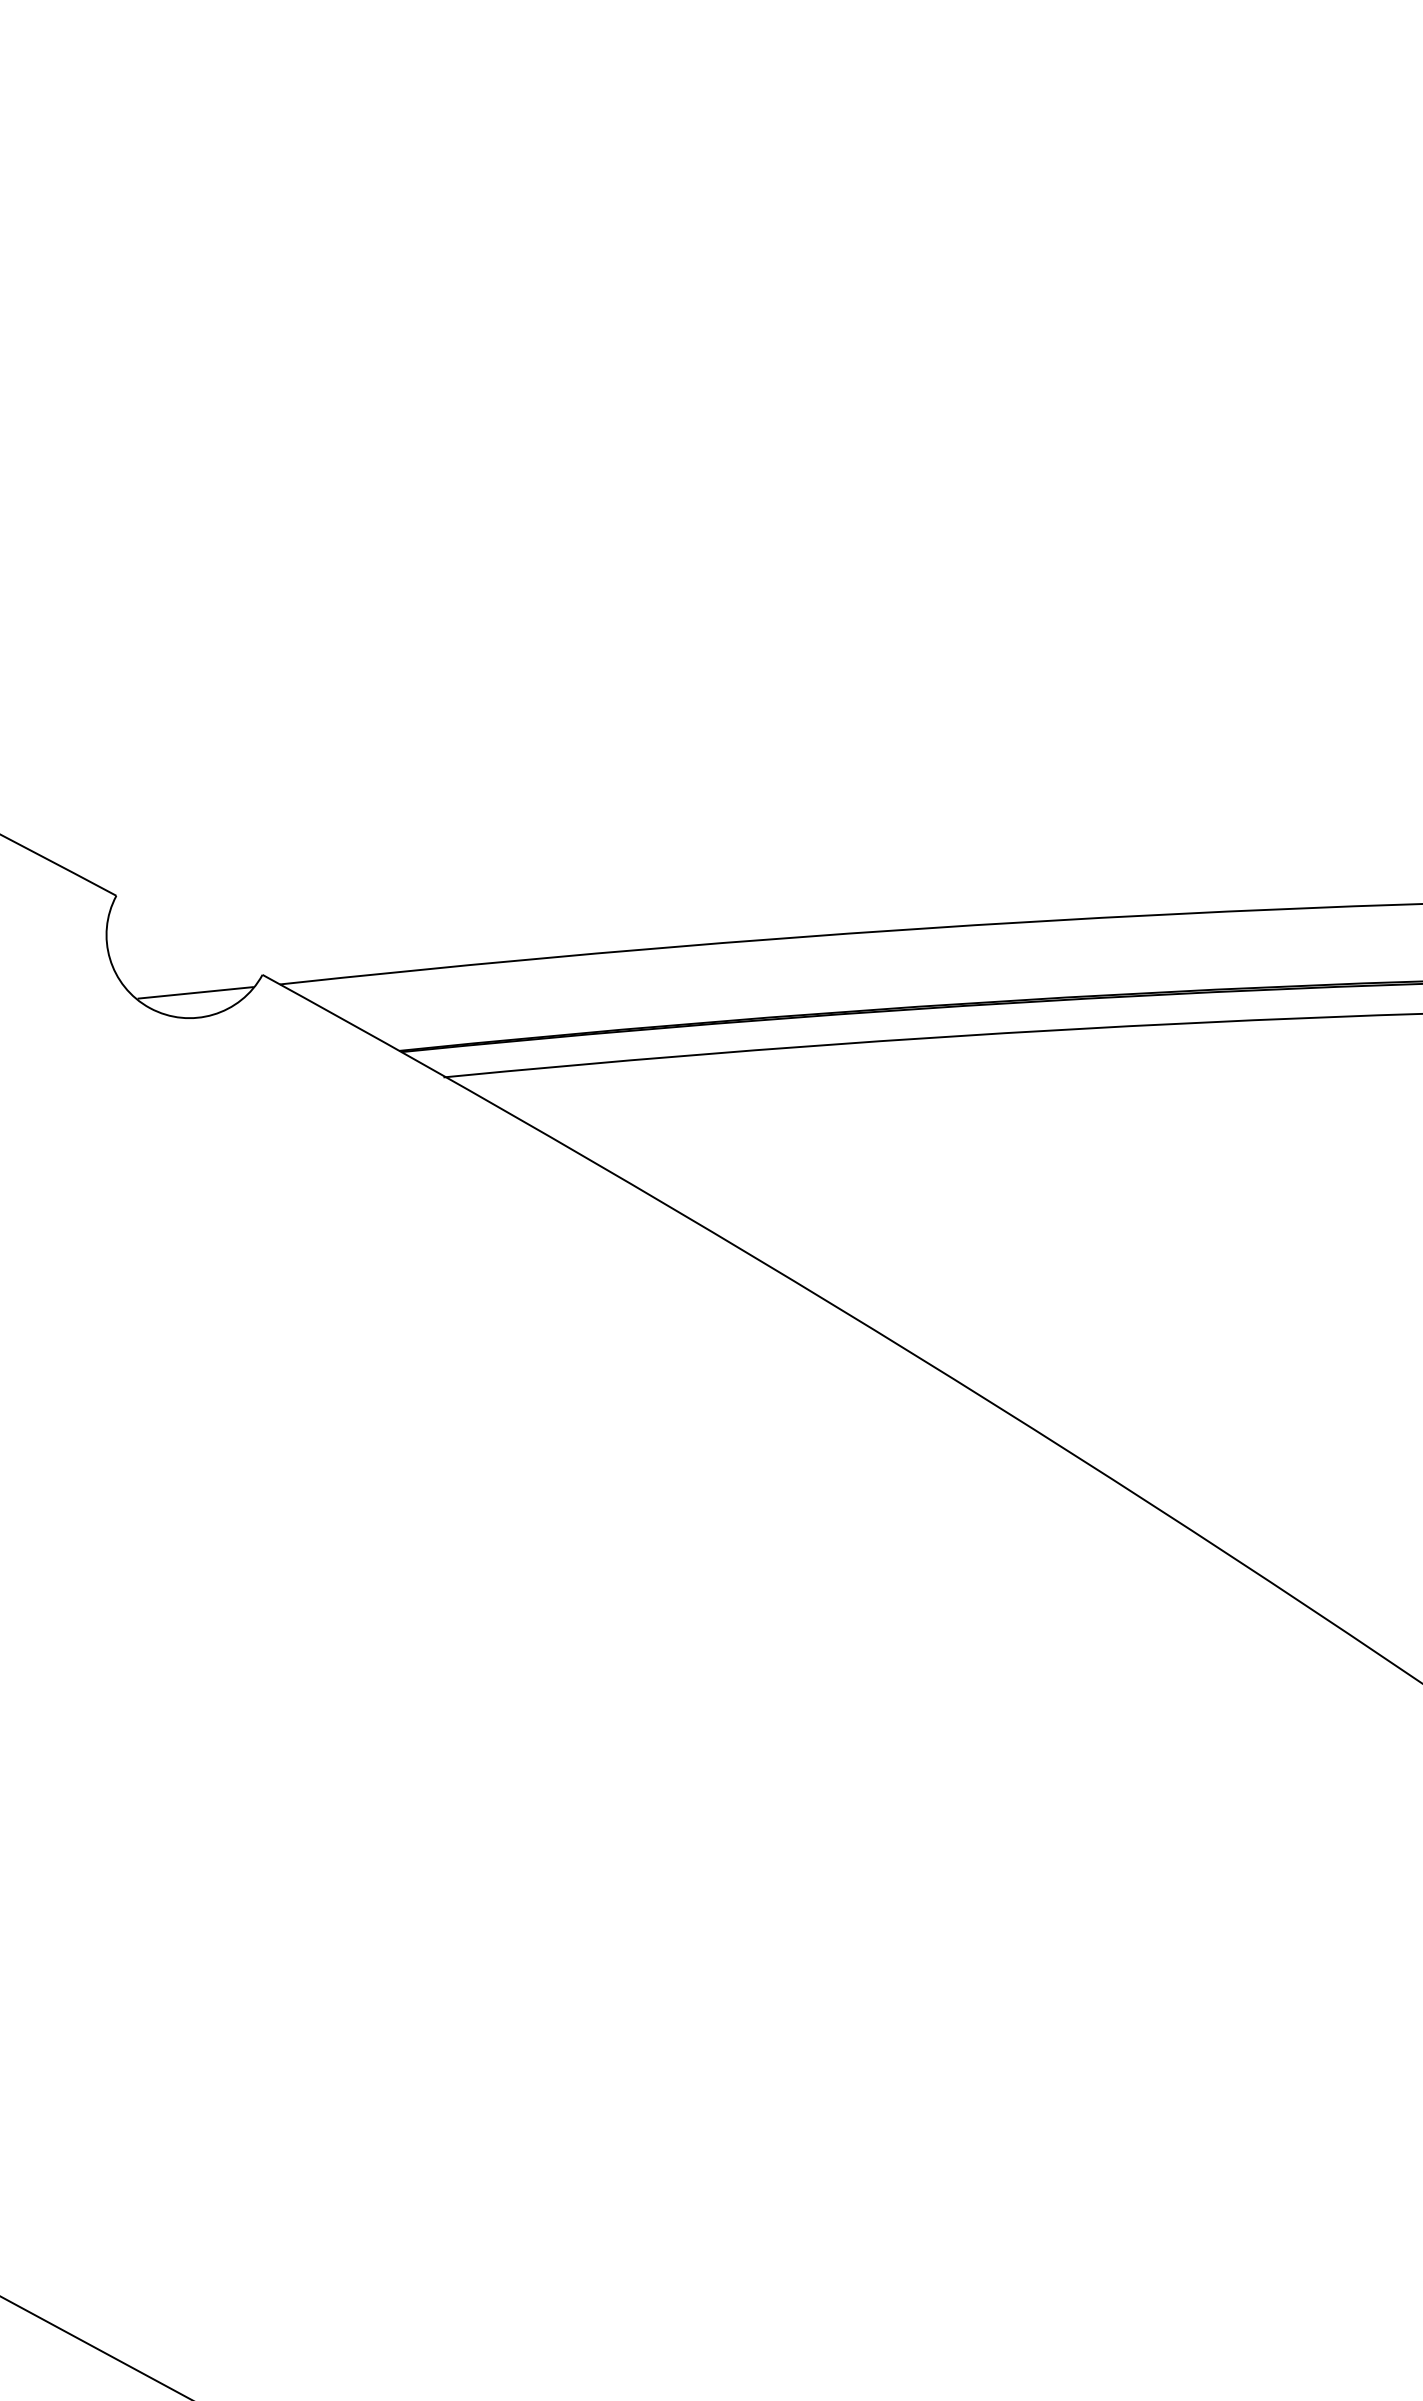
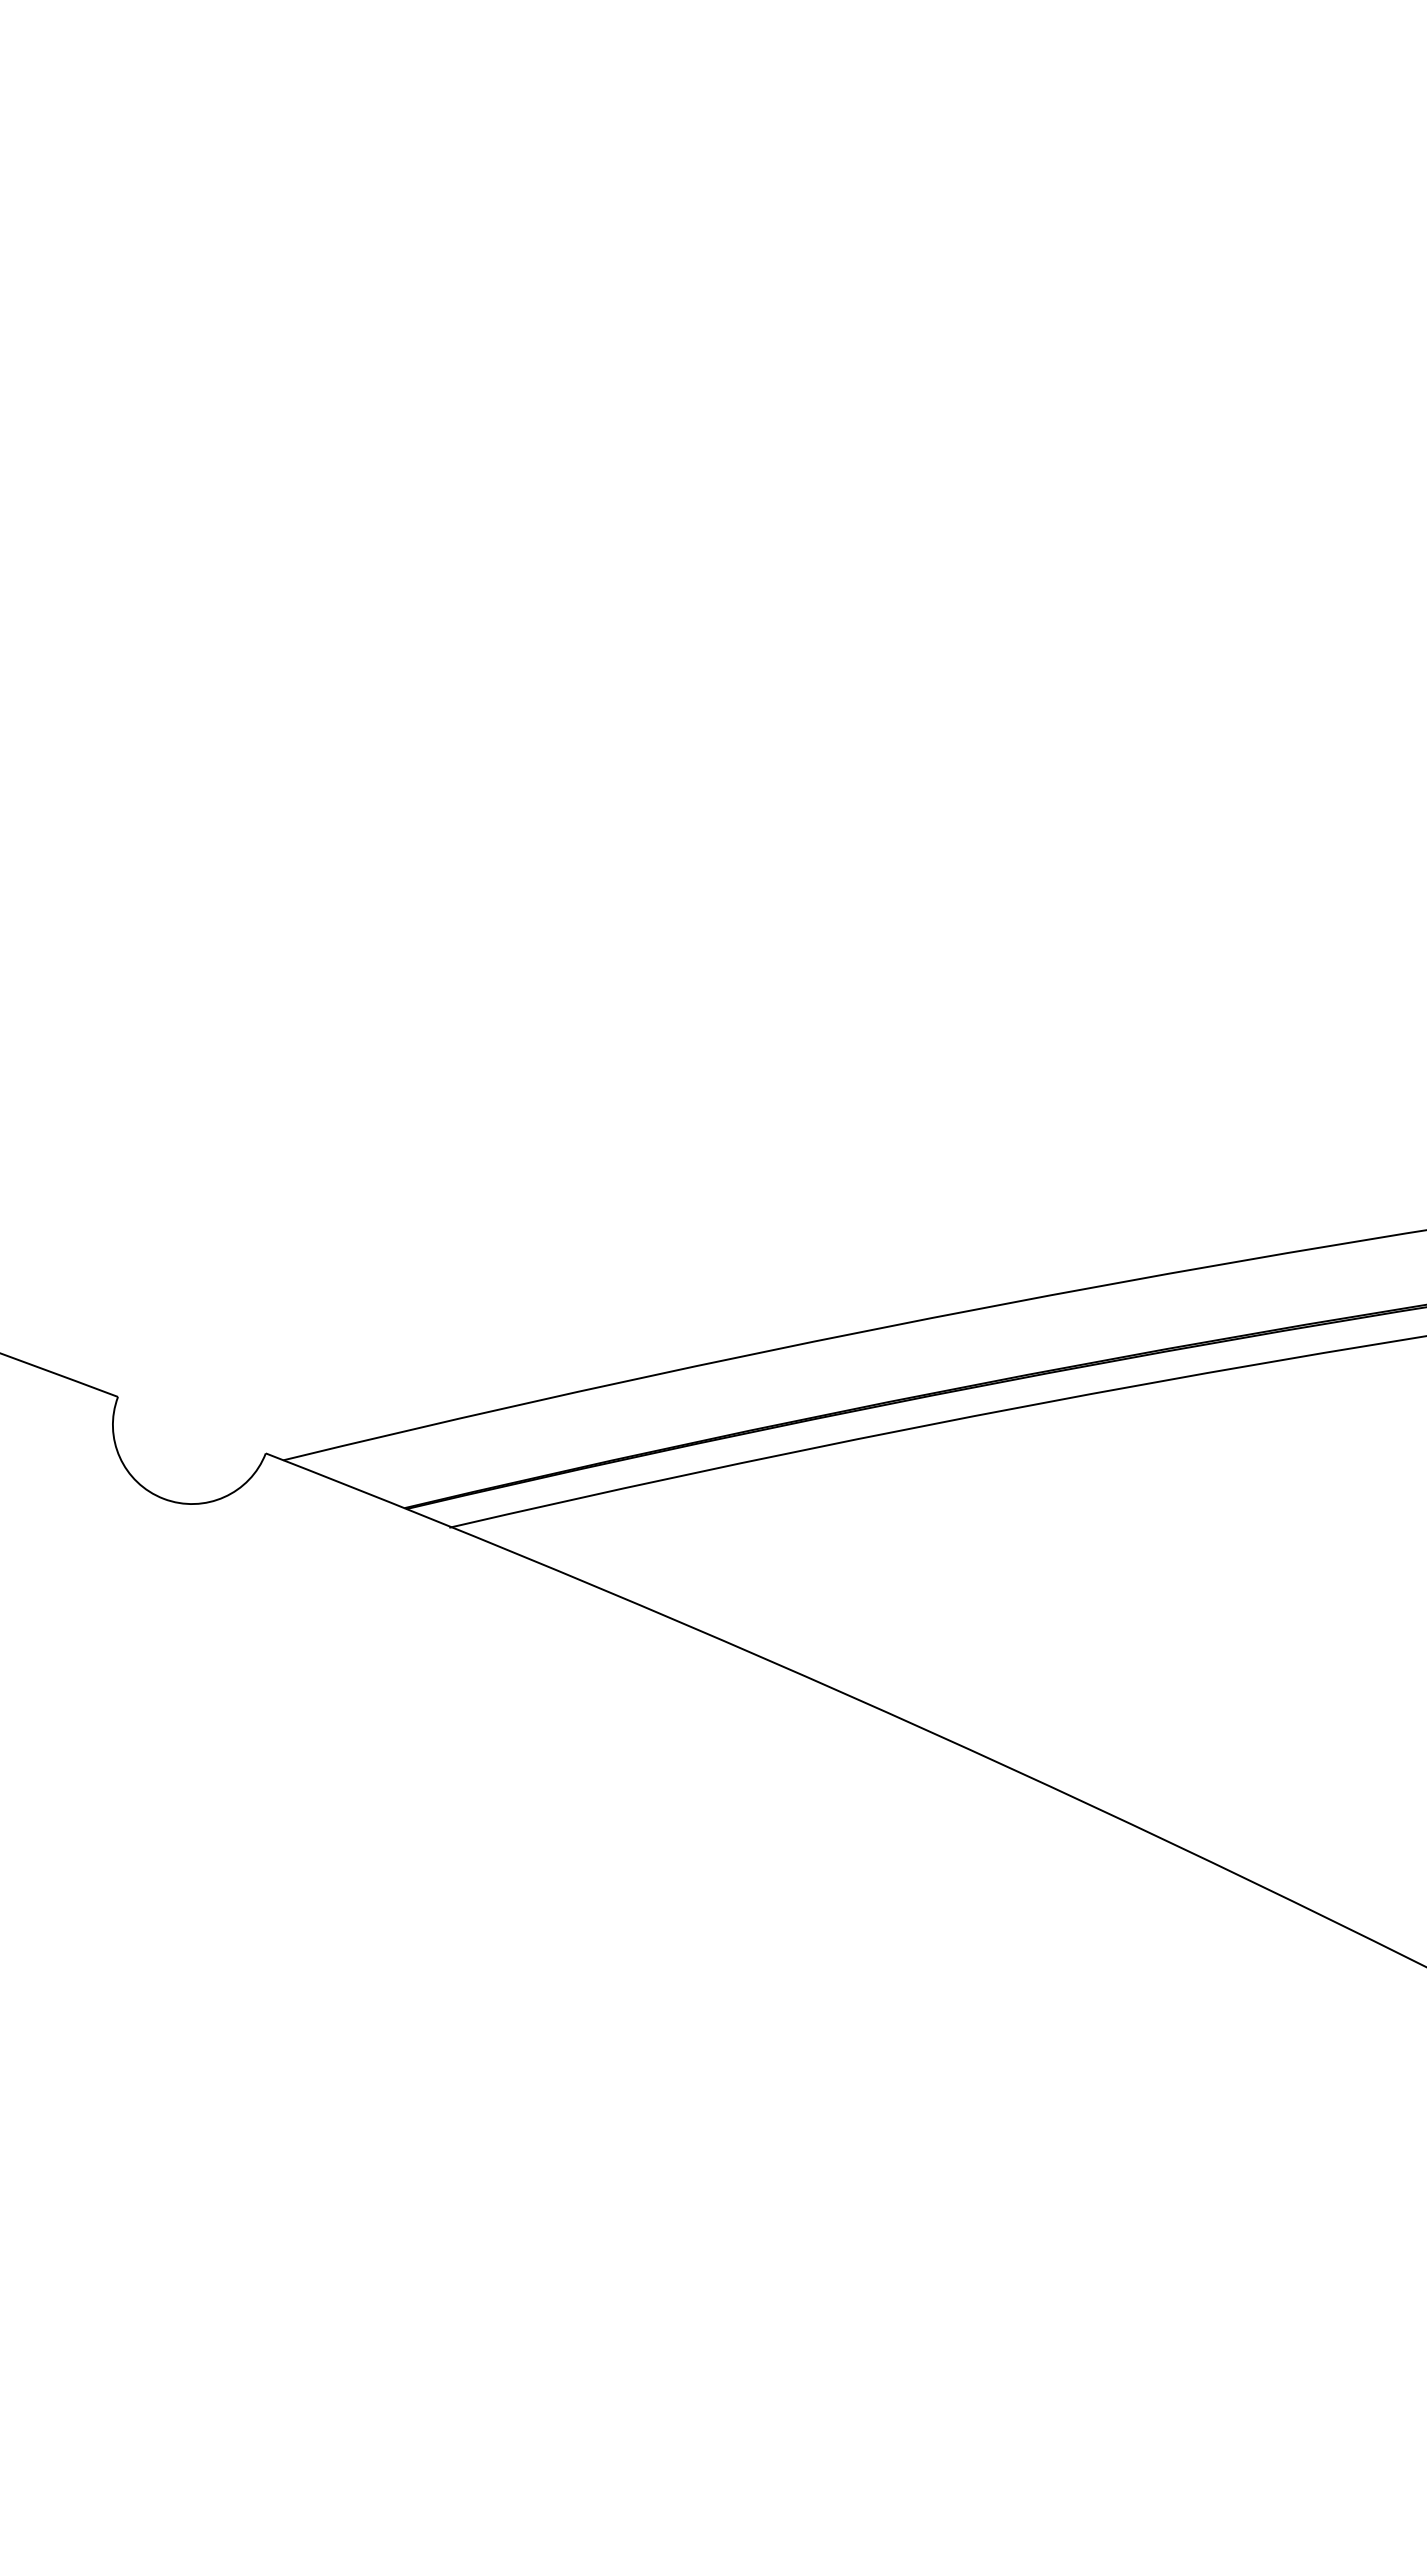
line: (195, 992) -> (204, 1478), removed

